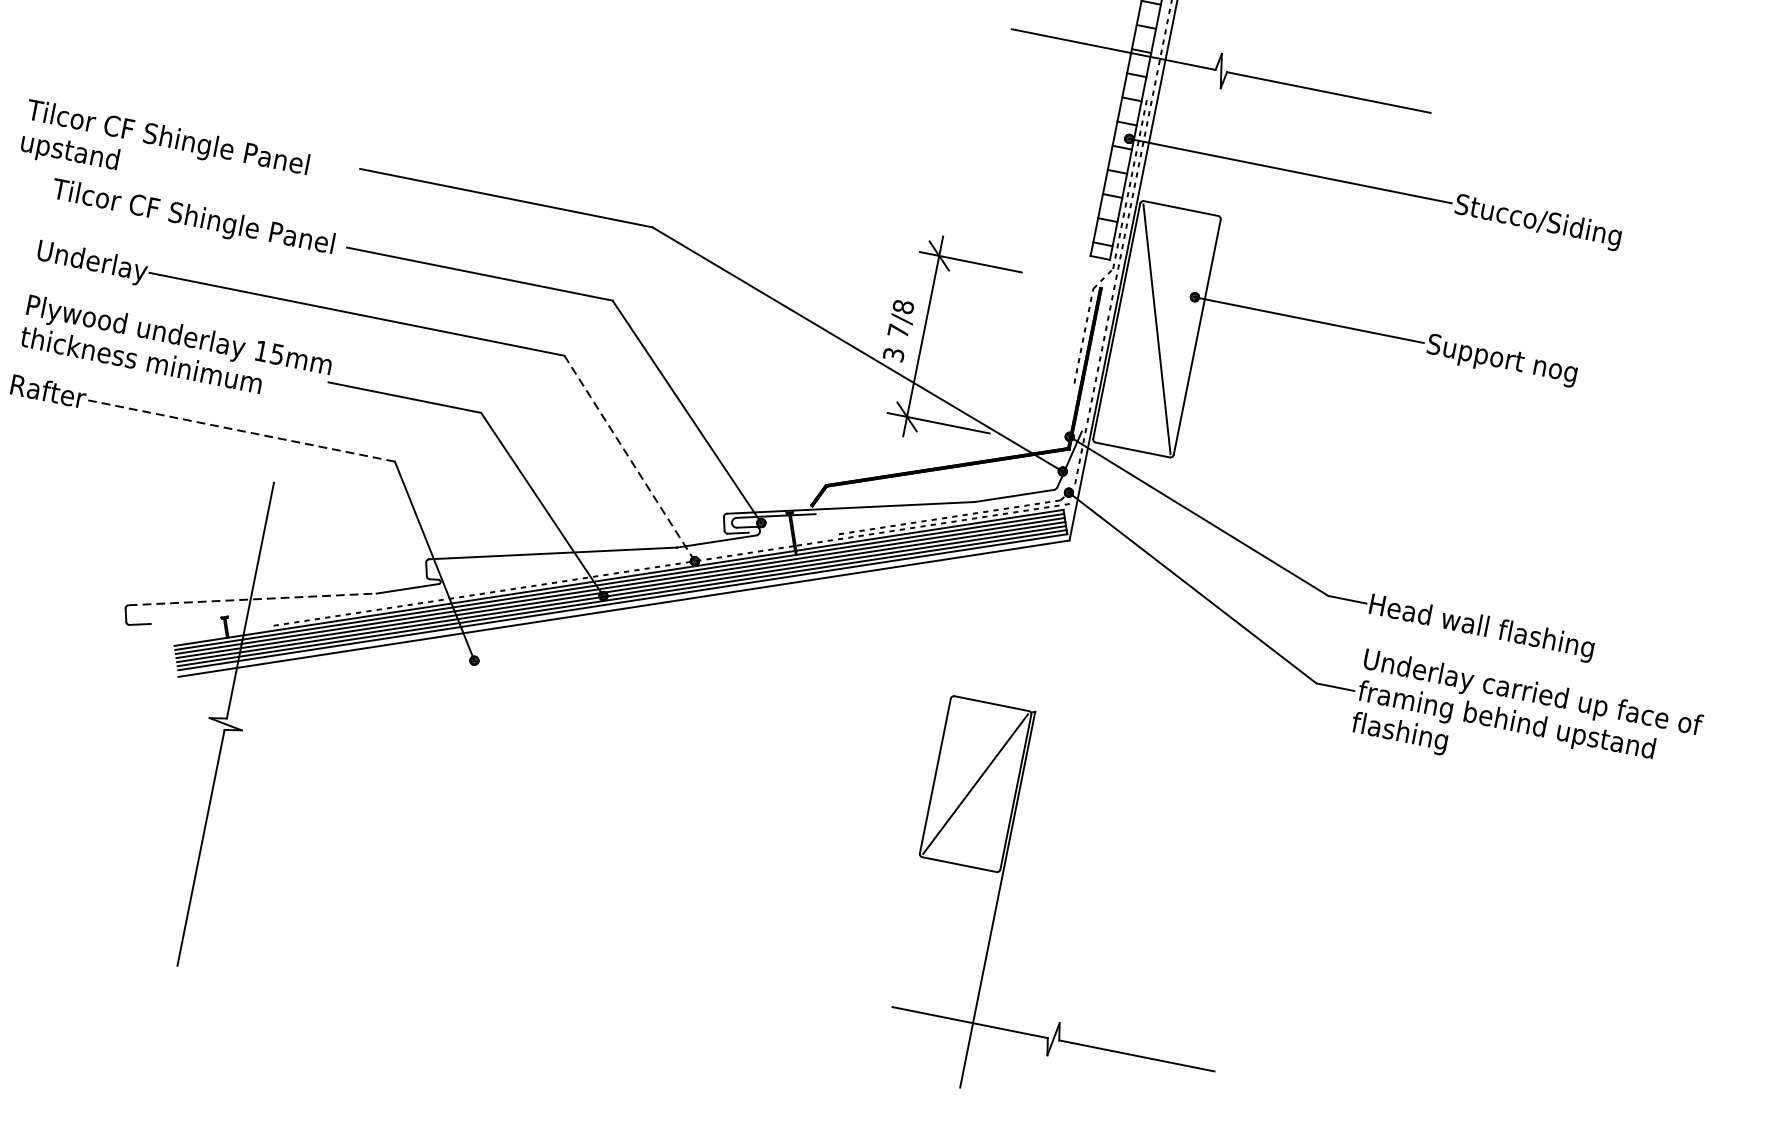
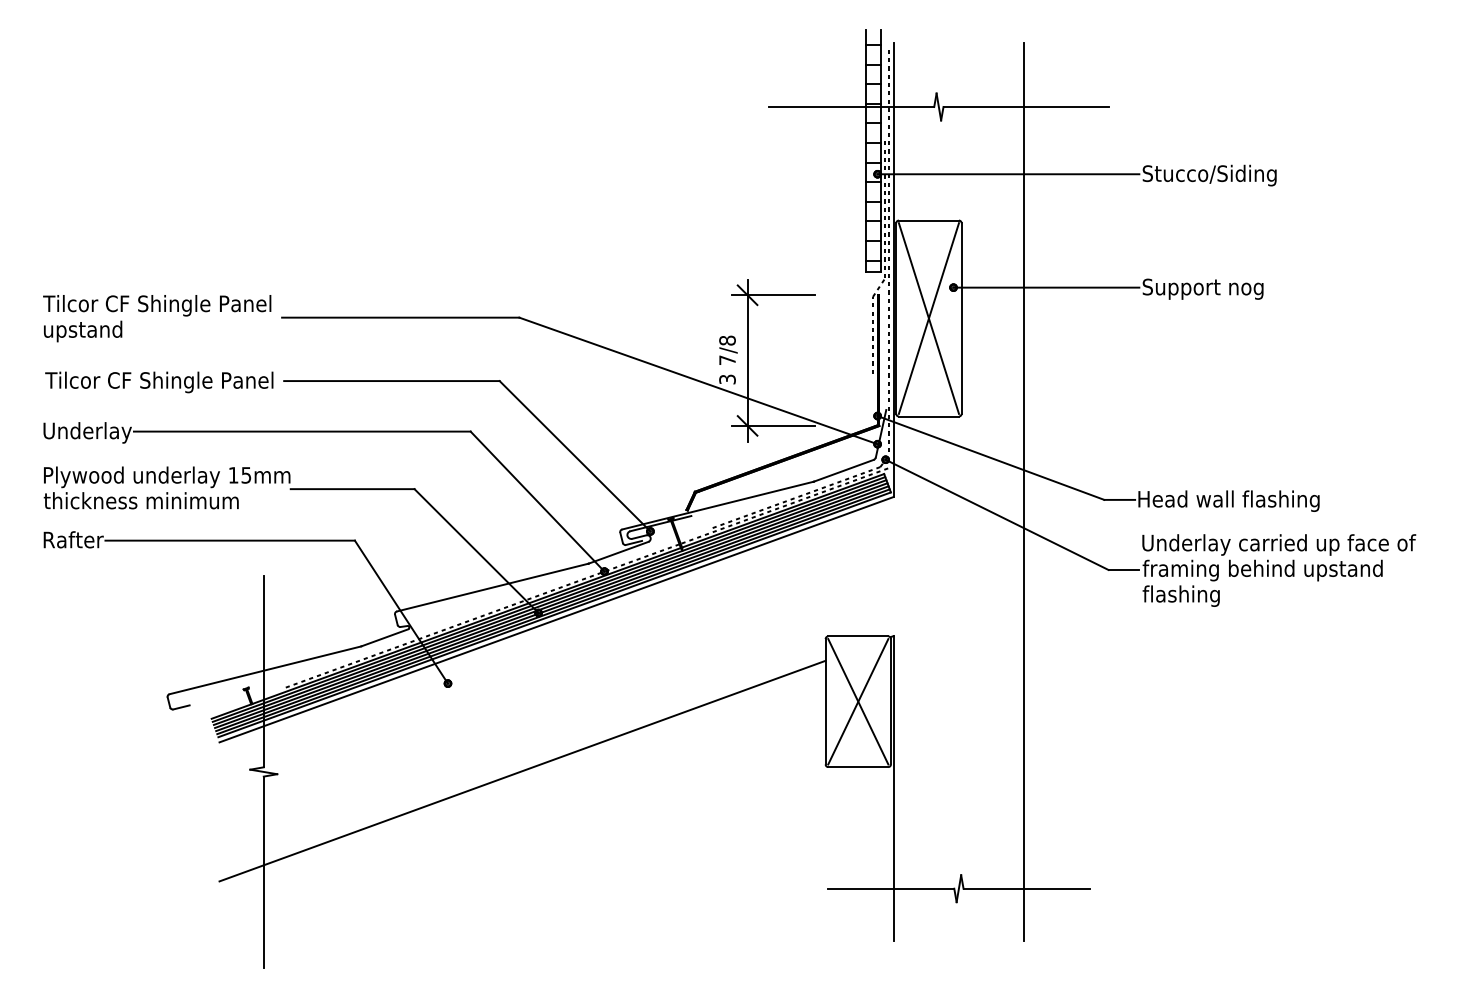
text: (164, 155) -> (157, 318), moved
line: (1156, 329) -> (928, 318), added
line: (241, 430) -> (230, 540), dashed -> solid
line: (629, 458) -> (537, 501), dashed -> solid
line: (1232, 565) -> (1024, 491), added
line: (252, 599) -> (265, 670), dashed -> solid
line: (975, 783) -> (858, 701), added
line: (544, 786) -> (522, 770), added

